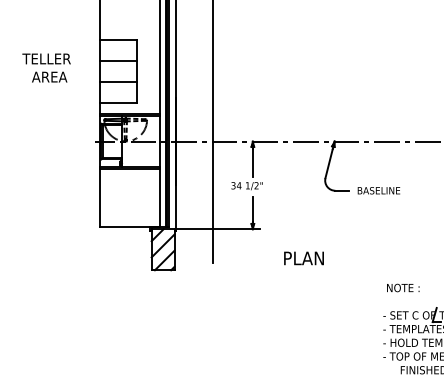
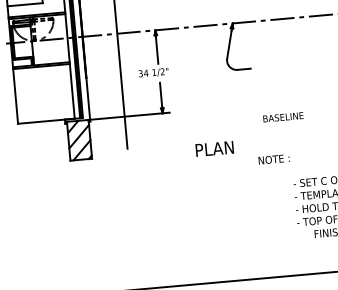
text: (378, 190) -> (282, 117), moved
text: (303, 258) -> (214, 149), moved
text: (403, 287) -> (274, 158), moved

